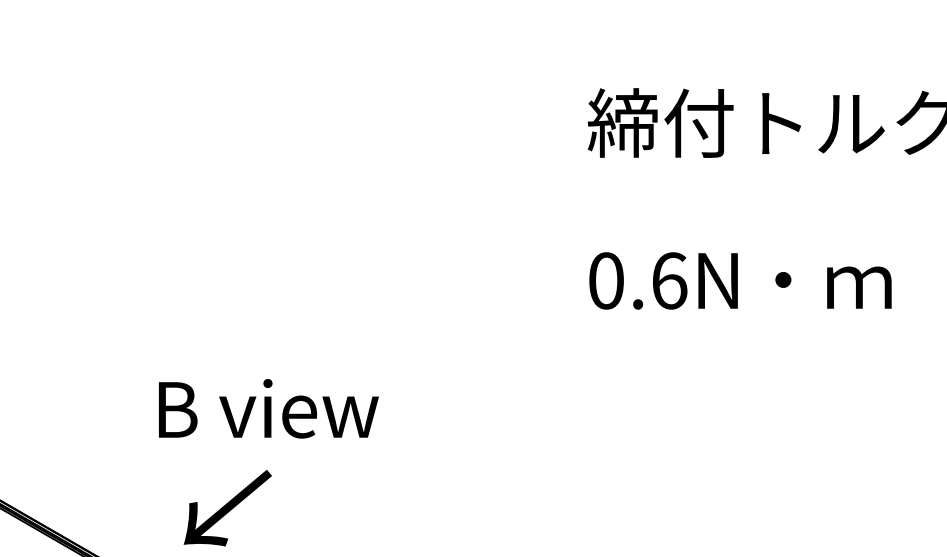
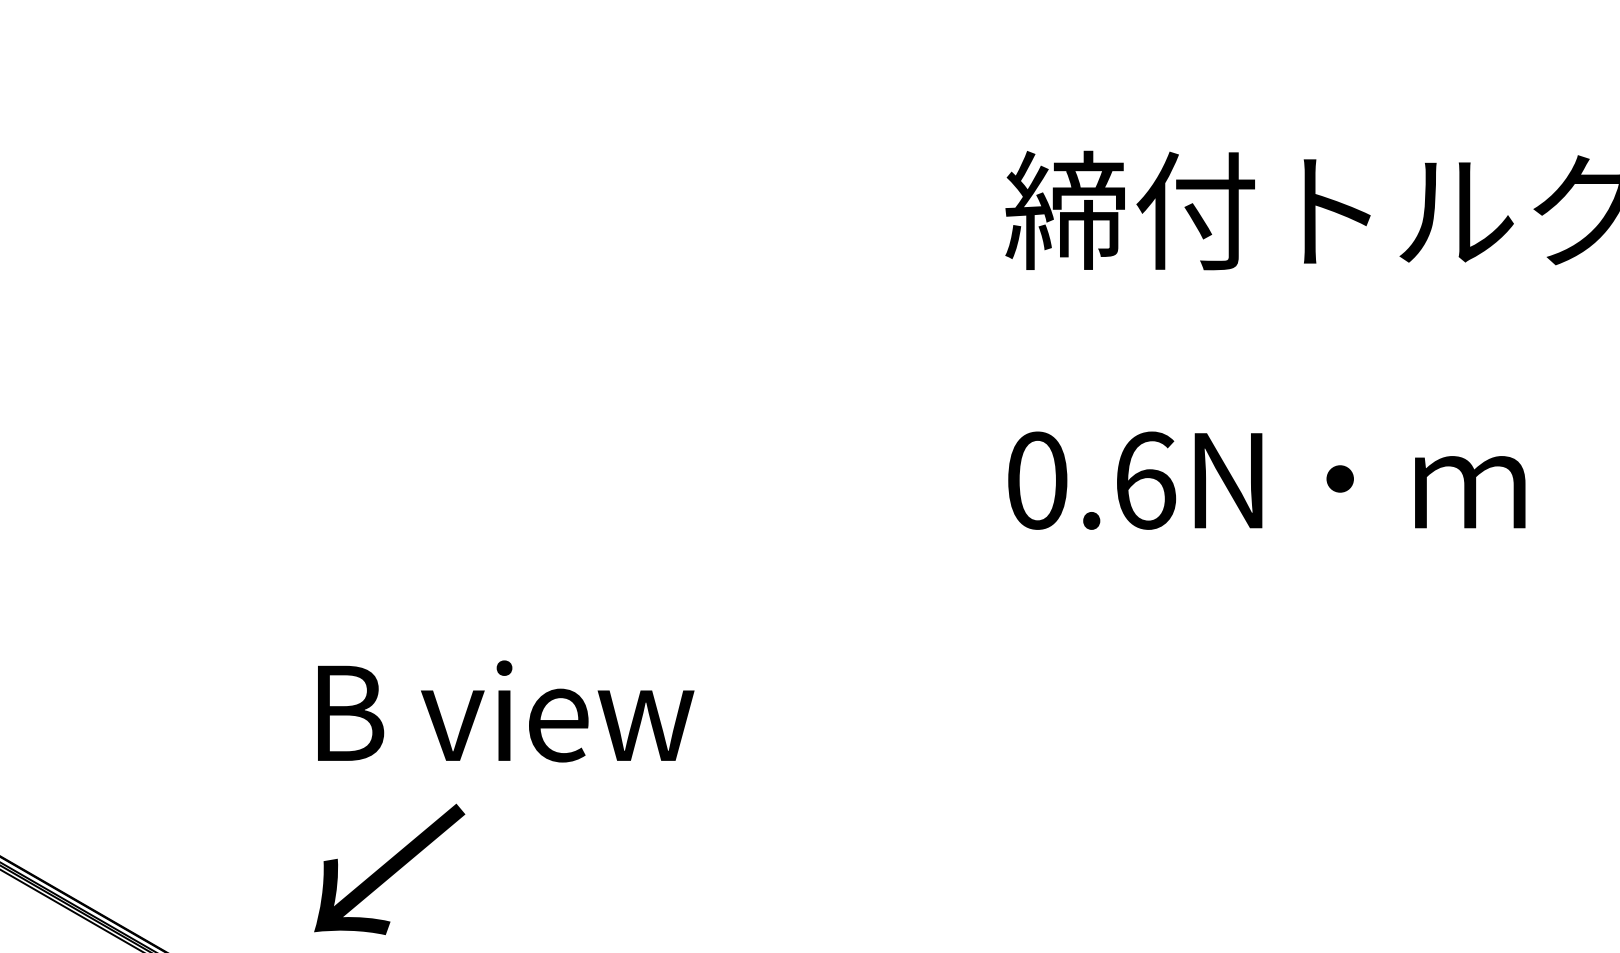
text: (268, 408) -> (505, 710), moved

